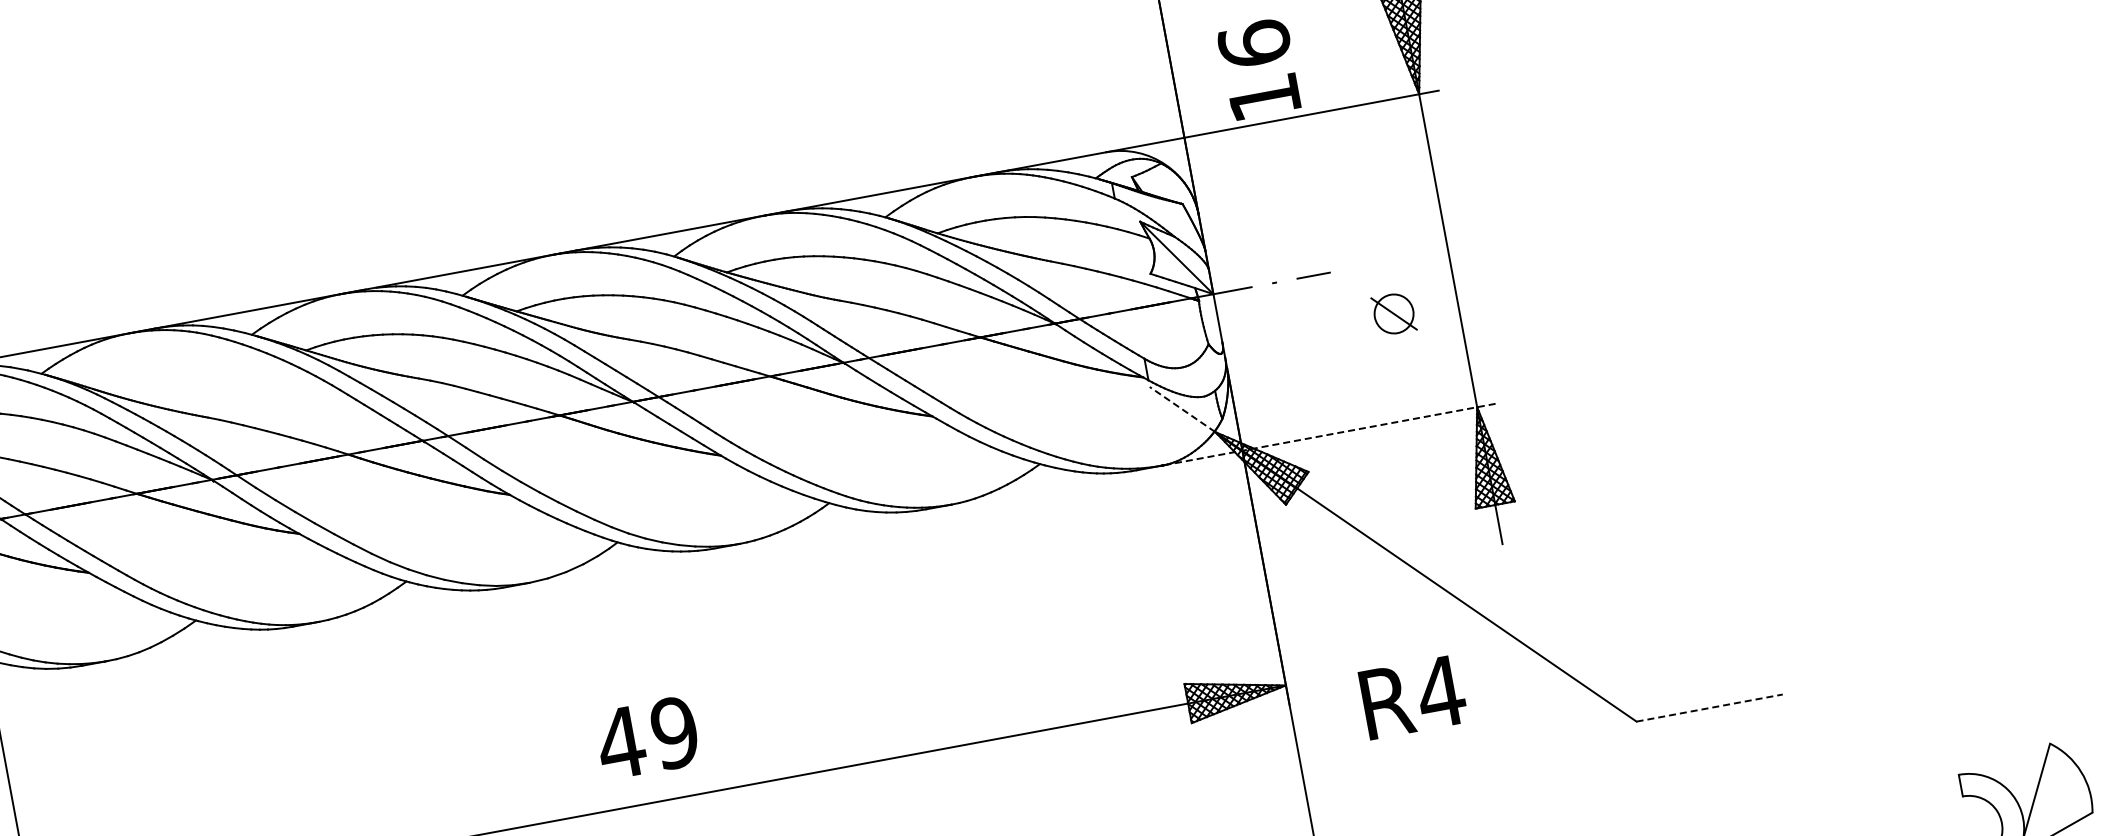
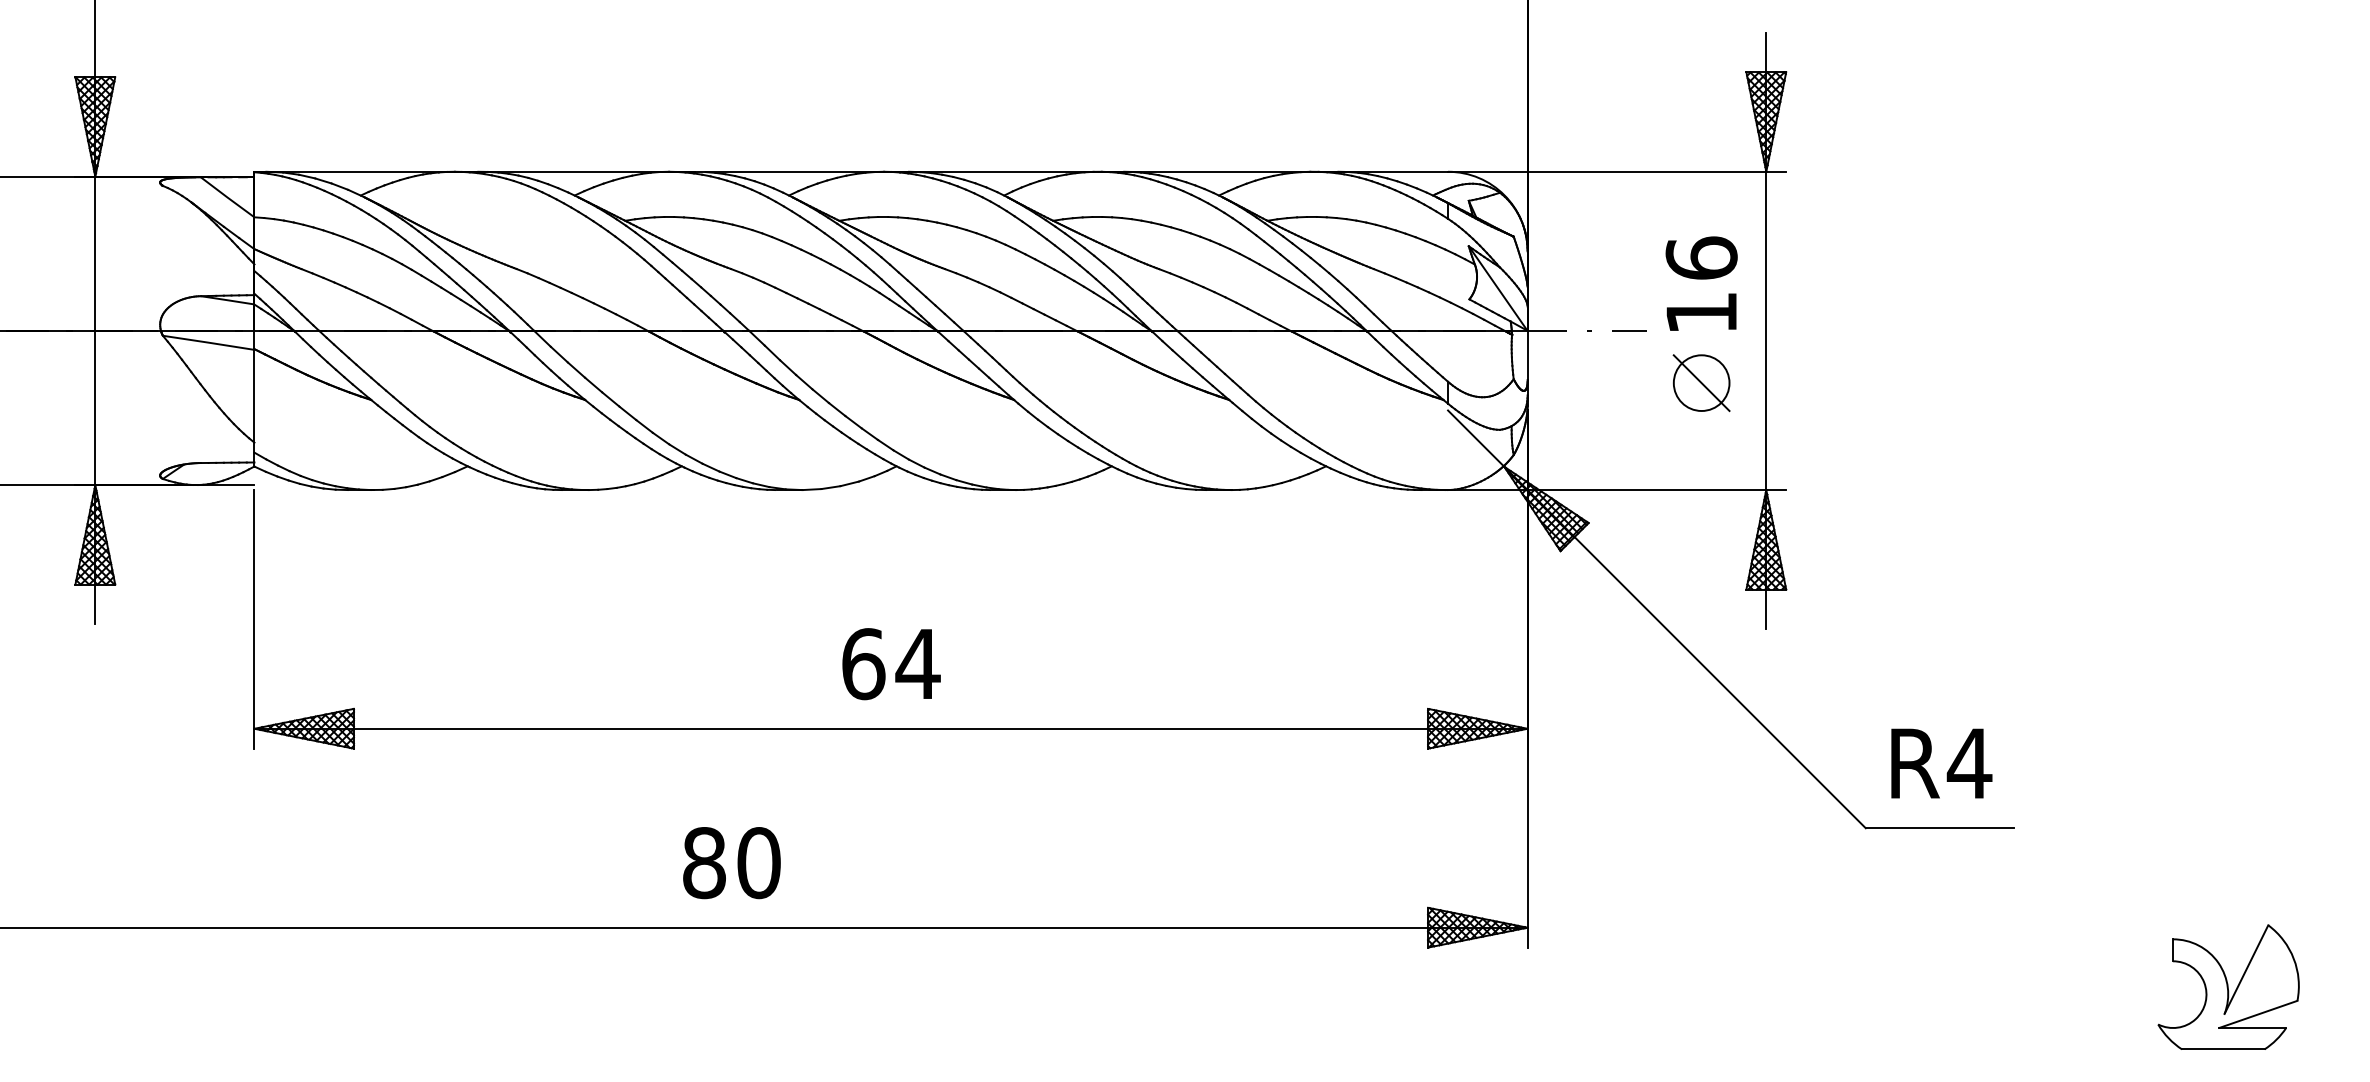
text: (1259, 68) -> (1701, 283), moved
part: (1394, 314) -> (1701, 383), size x1.43
line: (1182, 409) -> (1476, 438), dashed -> solid
line: (1330, 434) -> (1617, 490), dashed -> solid
text: (1413, 697) -> (1941, 763), moved
line: (1710, 708) -> (1940, 828), dashed -> solid
text: (647, 738) -> (890, 664), 49 -> 64

